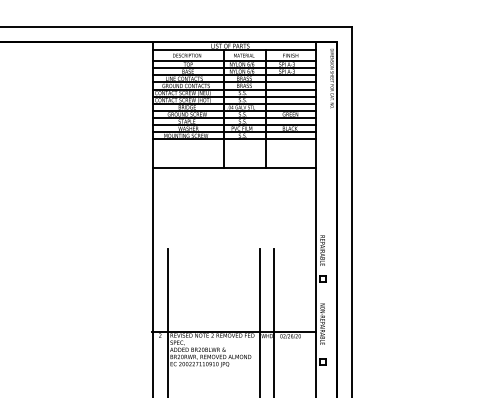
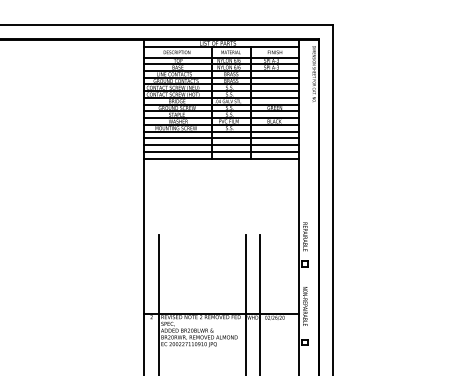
line: (234, 146) -> (221, 138), added
line: (234, 153) -> (221, 144), added
line: (234, 160) -> (221, 151), added

